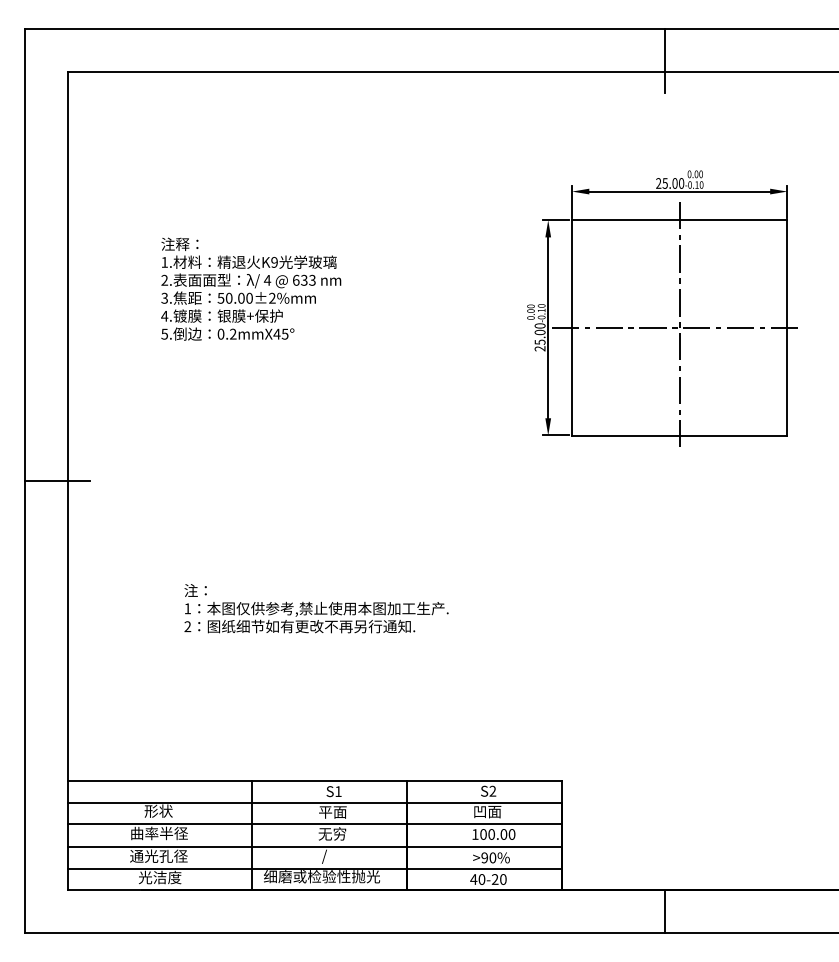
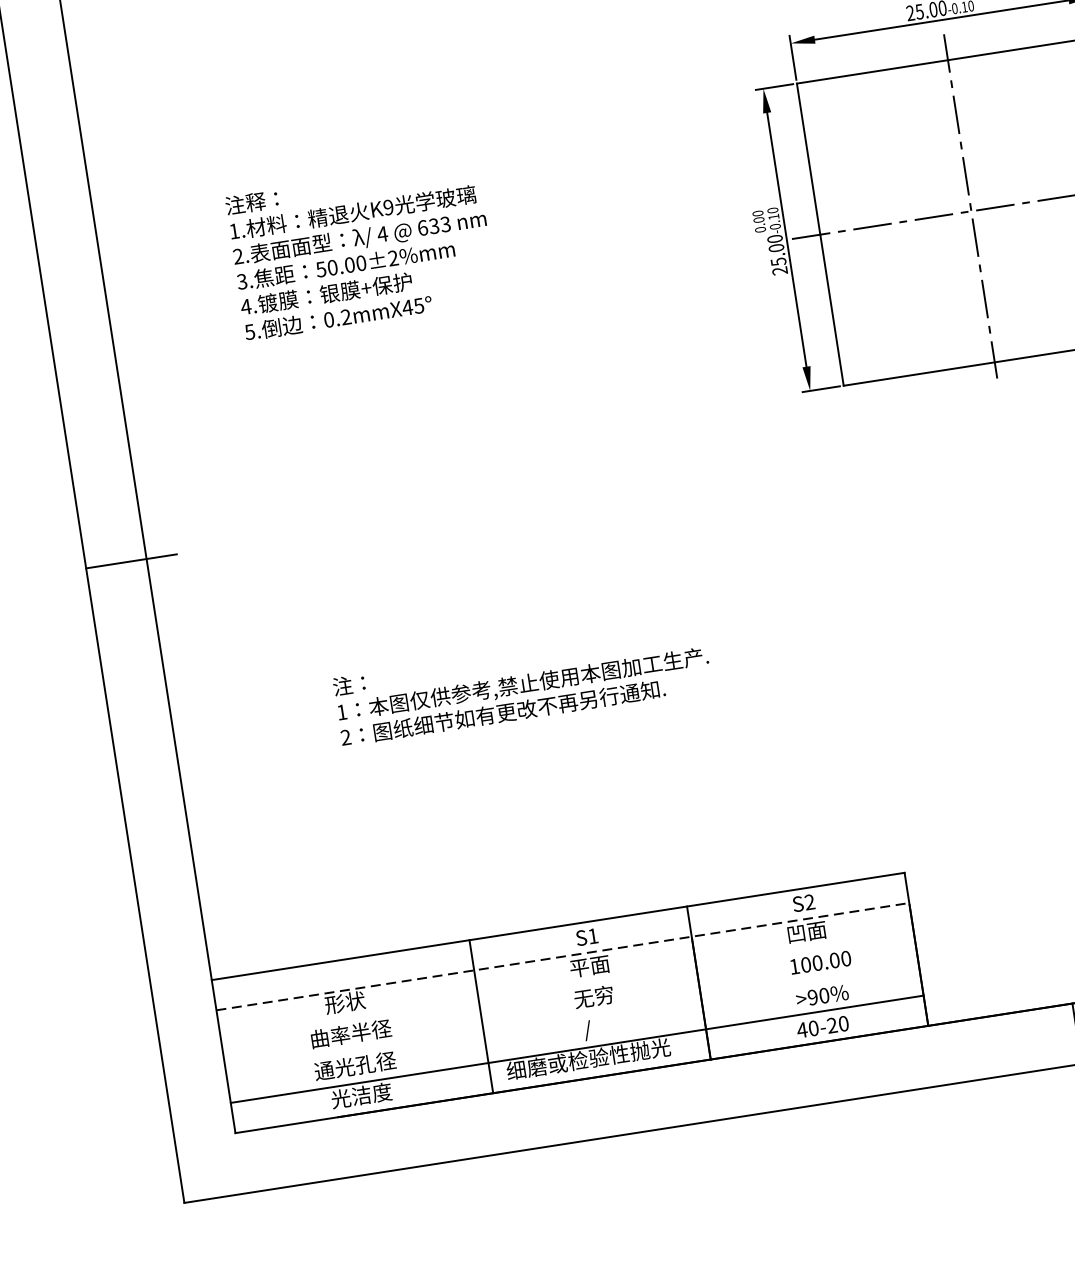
line: (315, 802) -> (563, 956), solid -> dashed
line: (314, 823) -> (566, 986), removed
line: (314, 847) -> (571, 1019), removed

